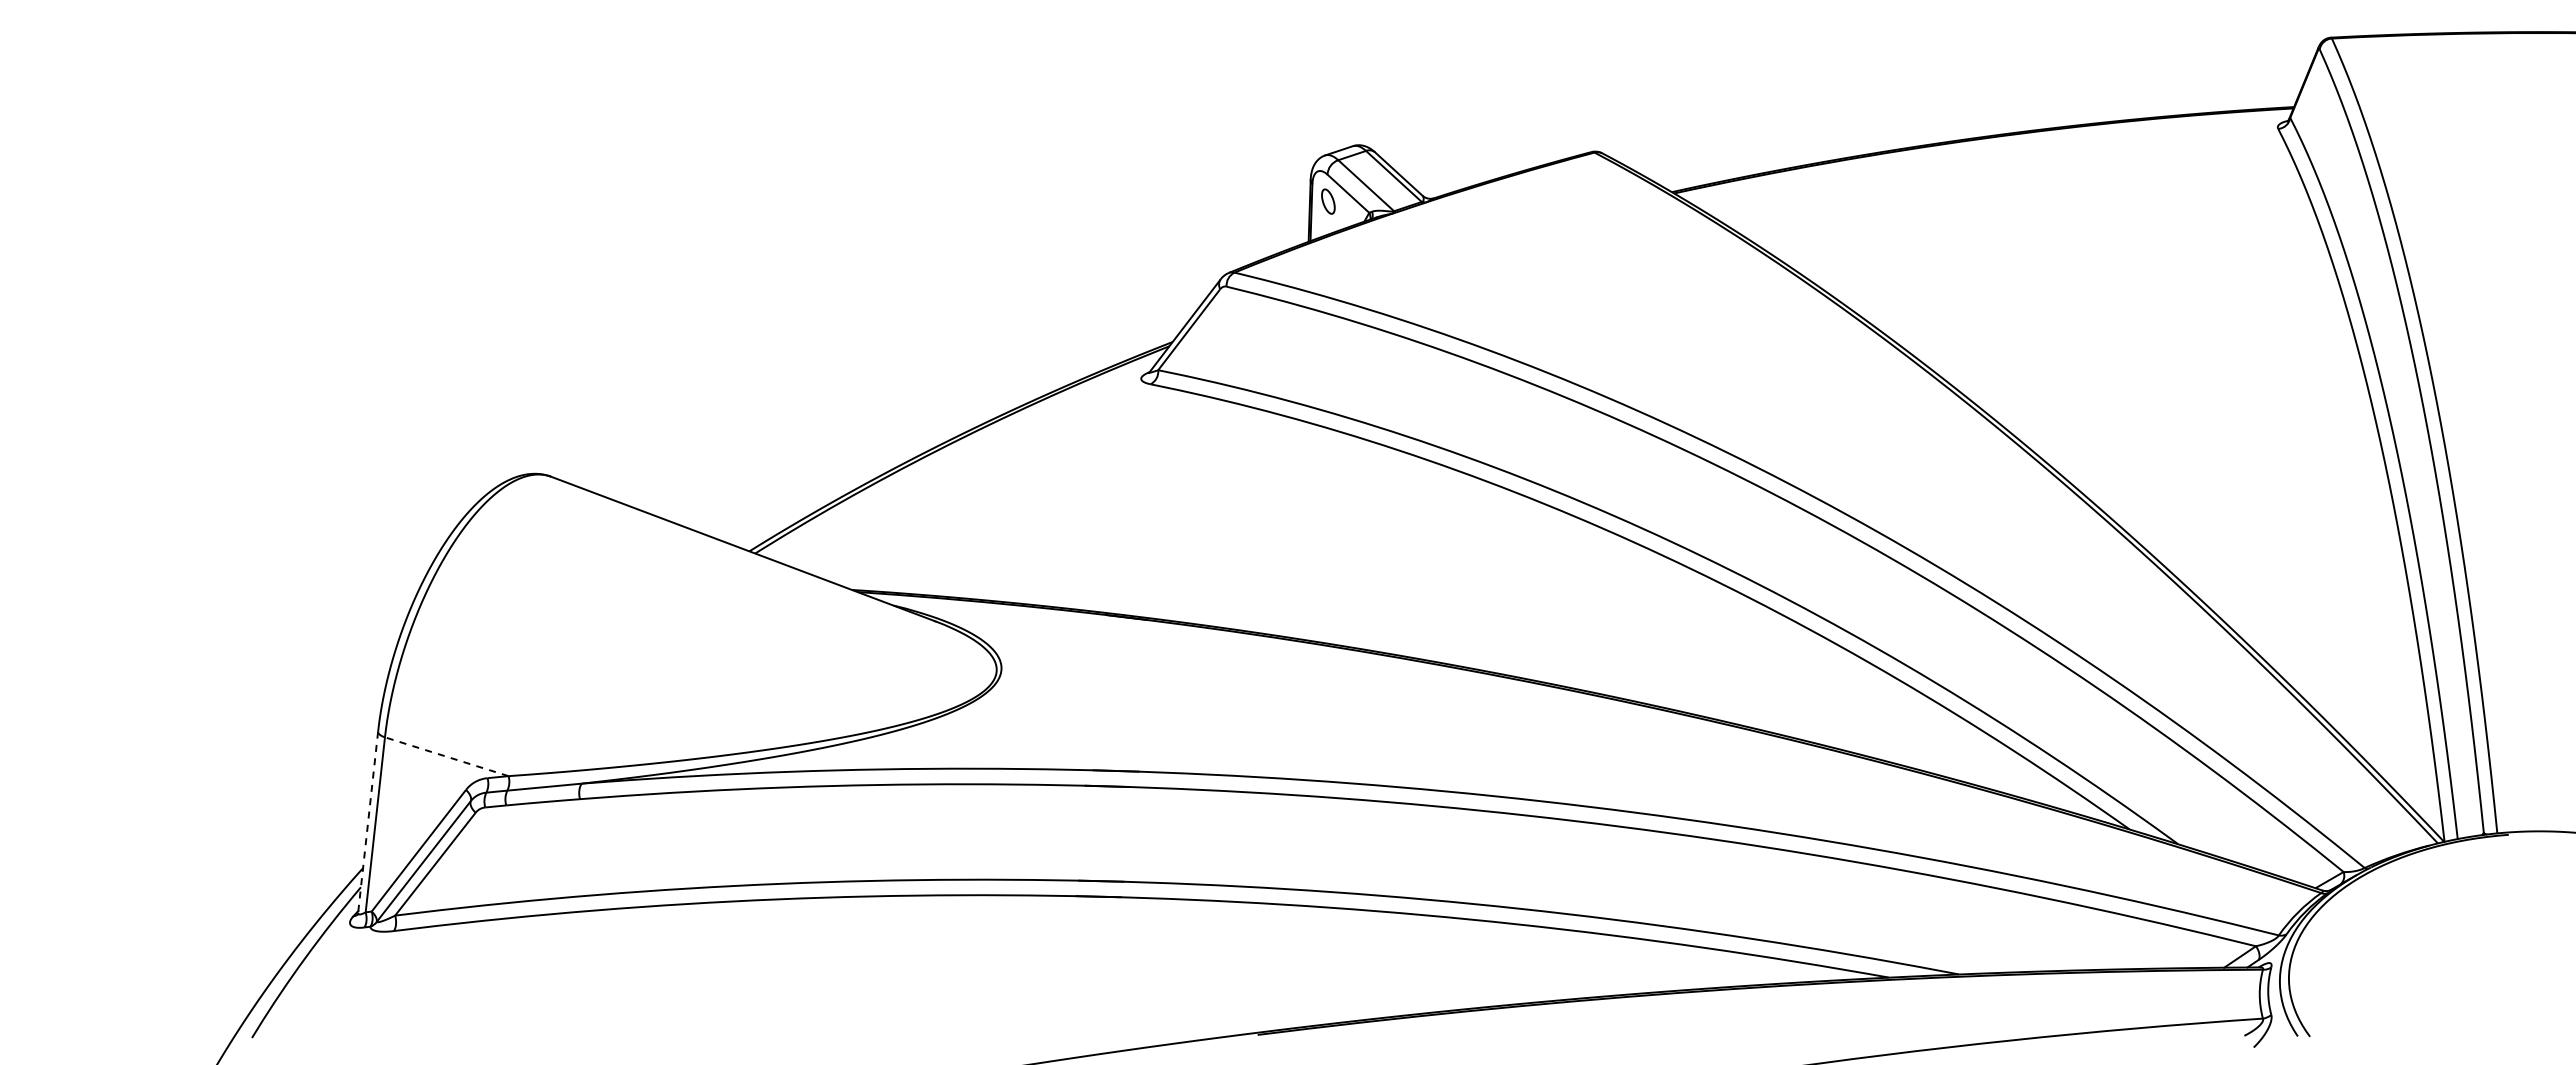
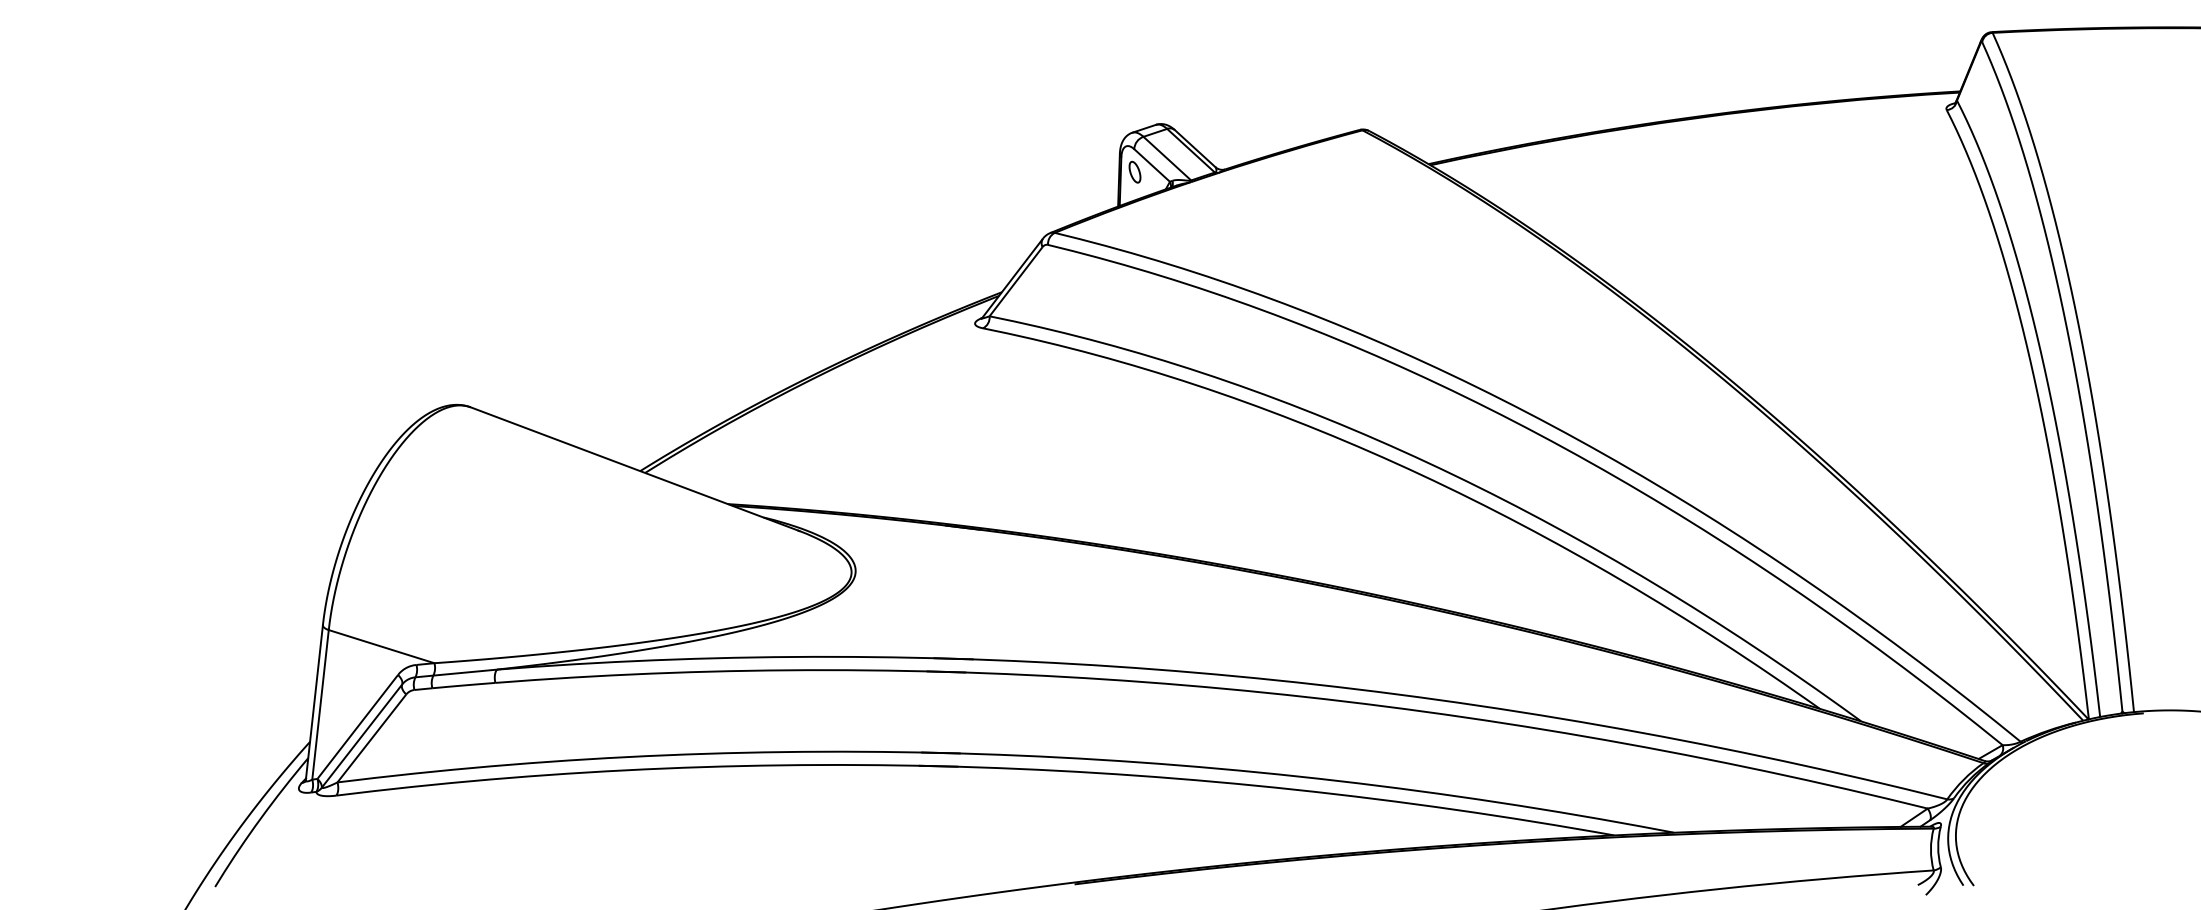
line: (446, 756) -> (381, 646), dashed -> solid
line: (368, 822) -> (314, 702), dashed -> solid

